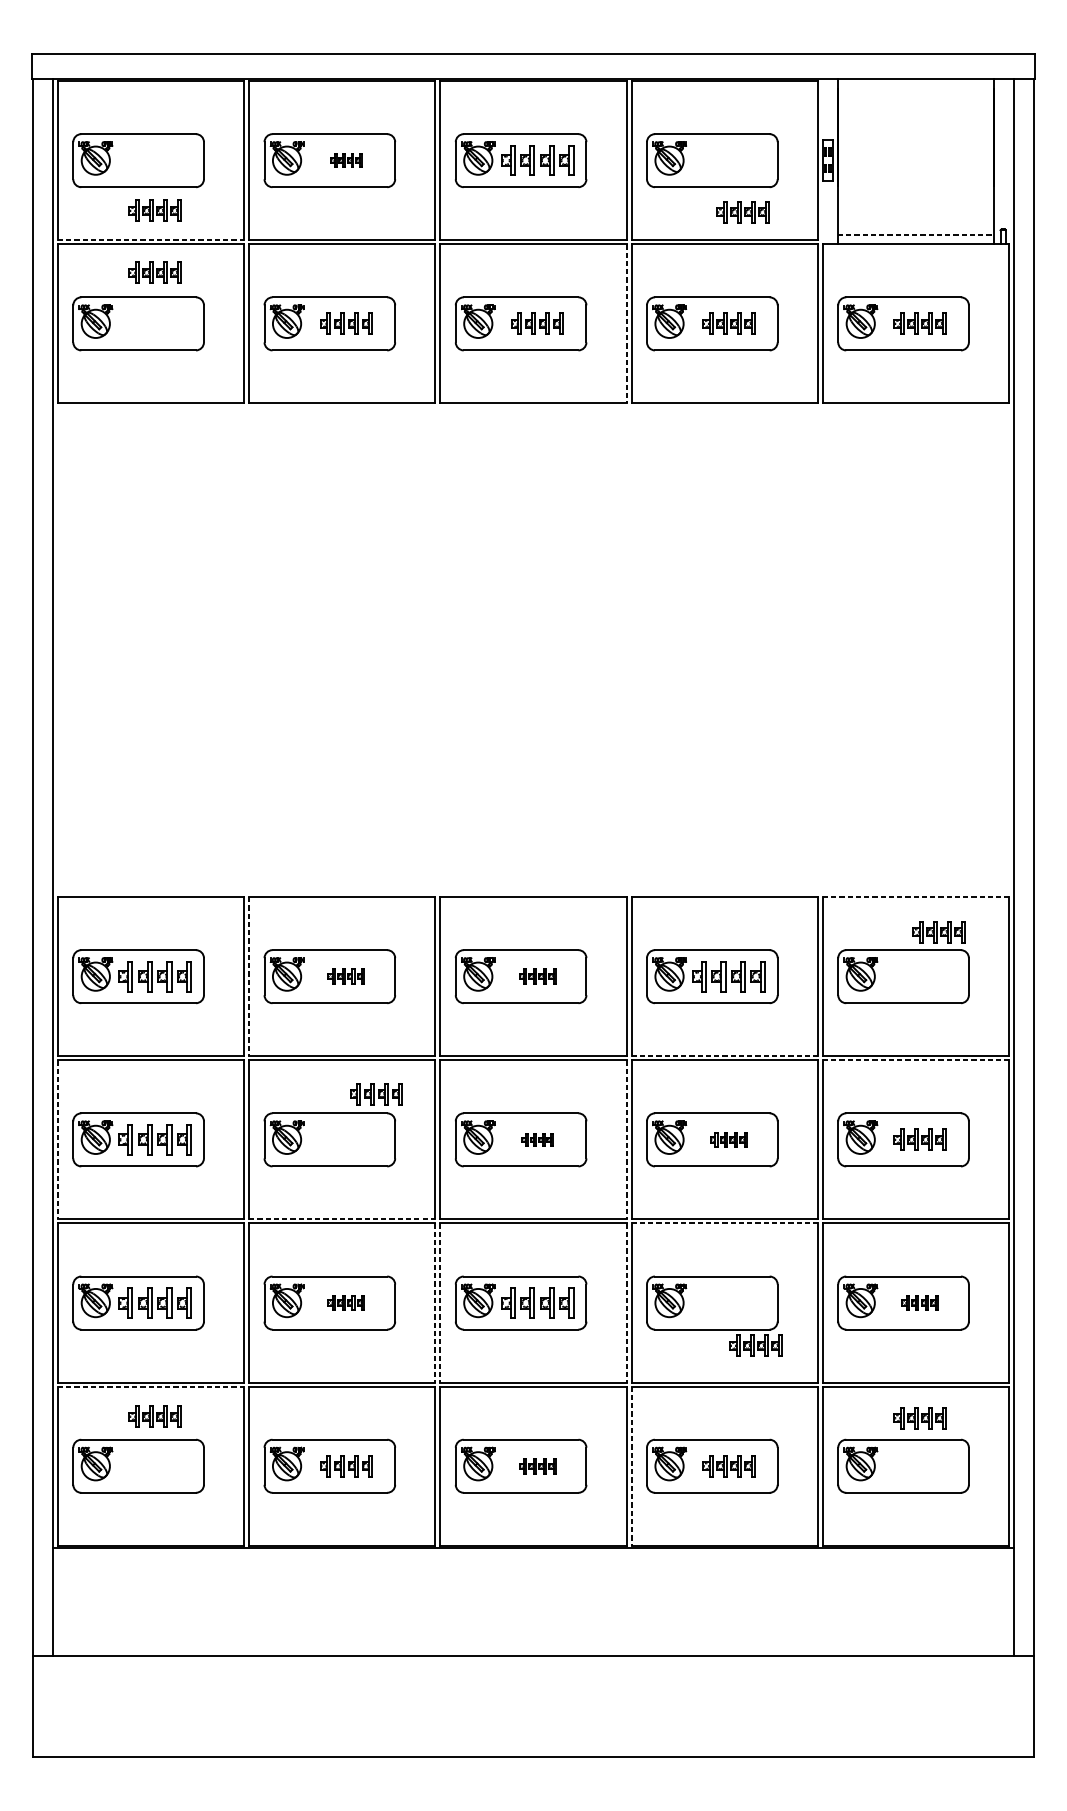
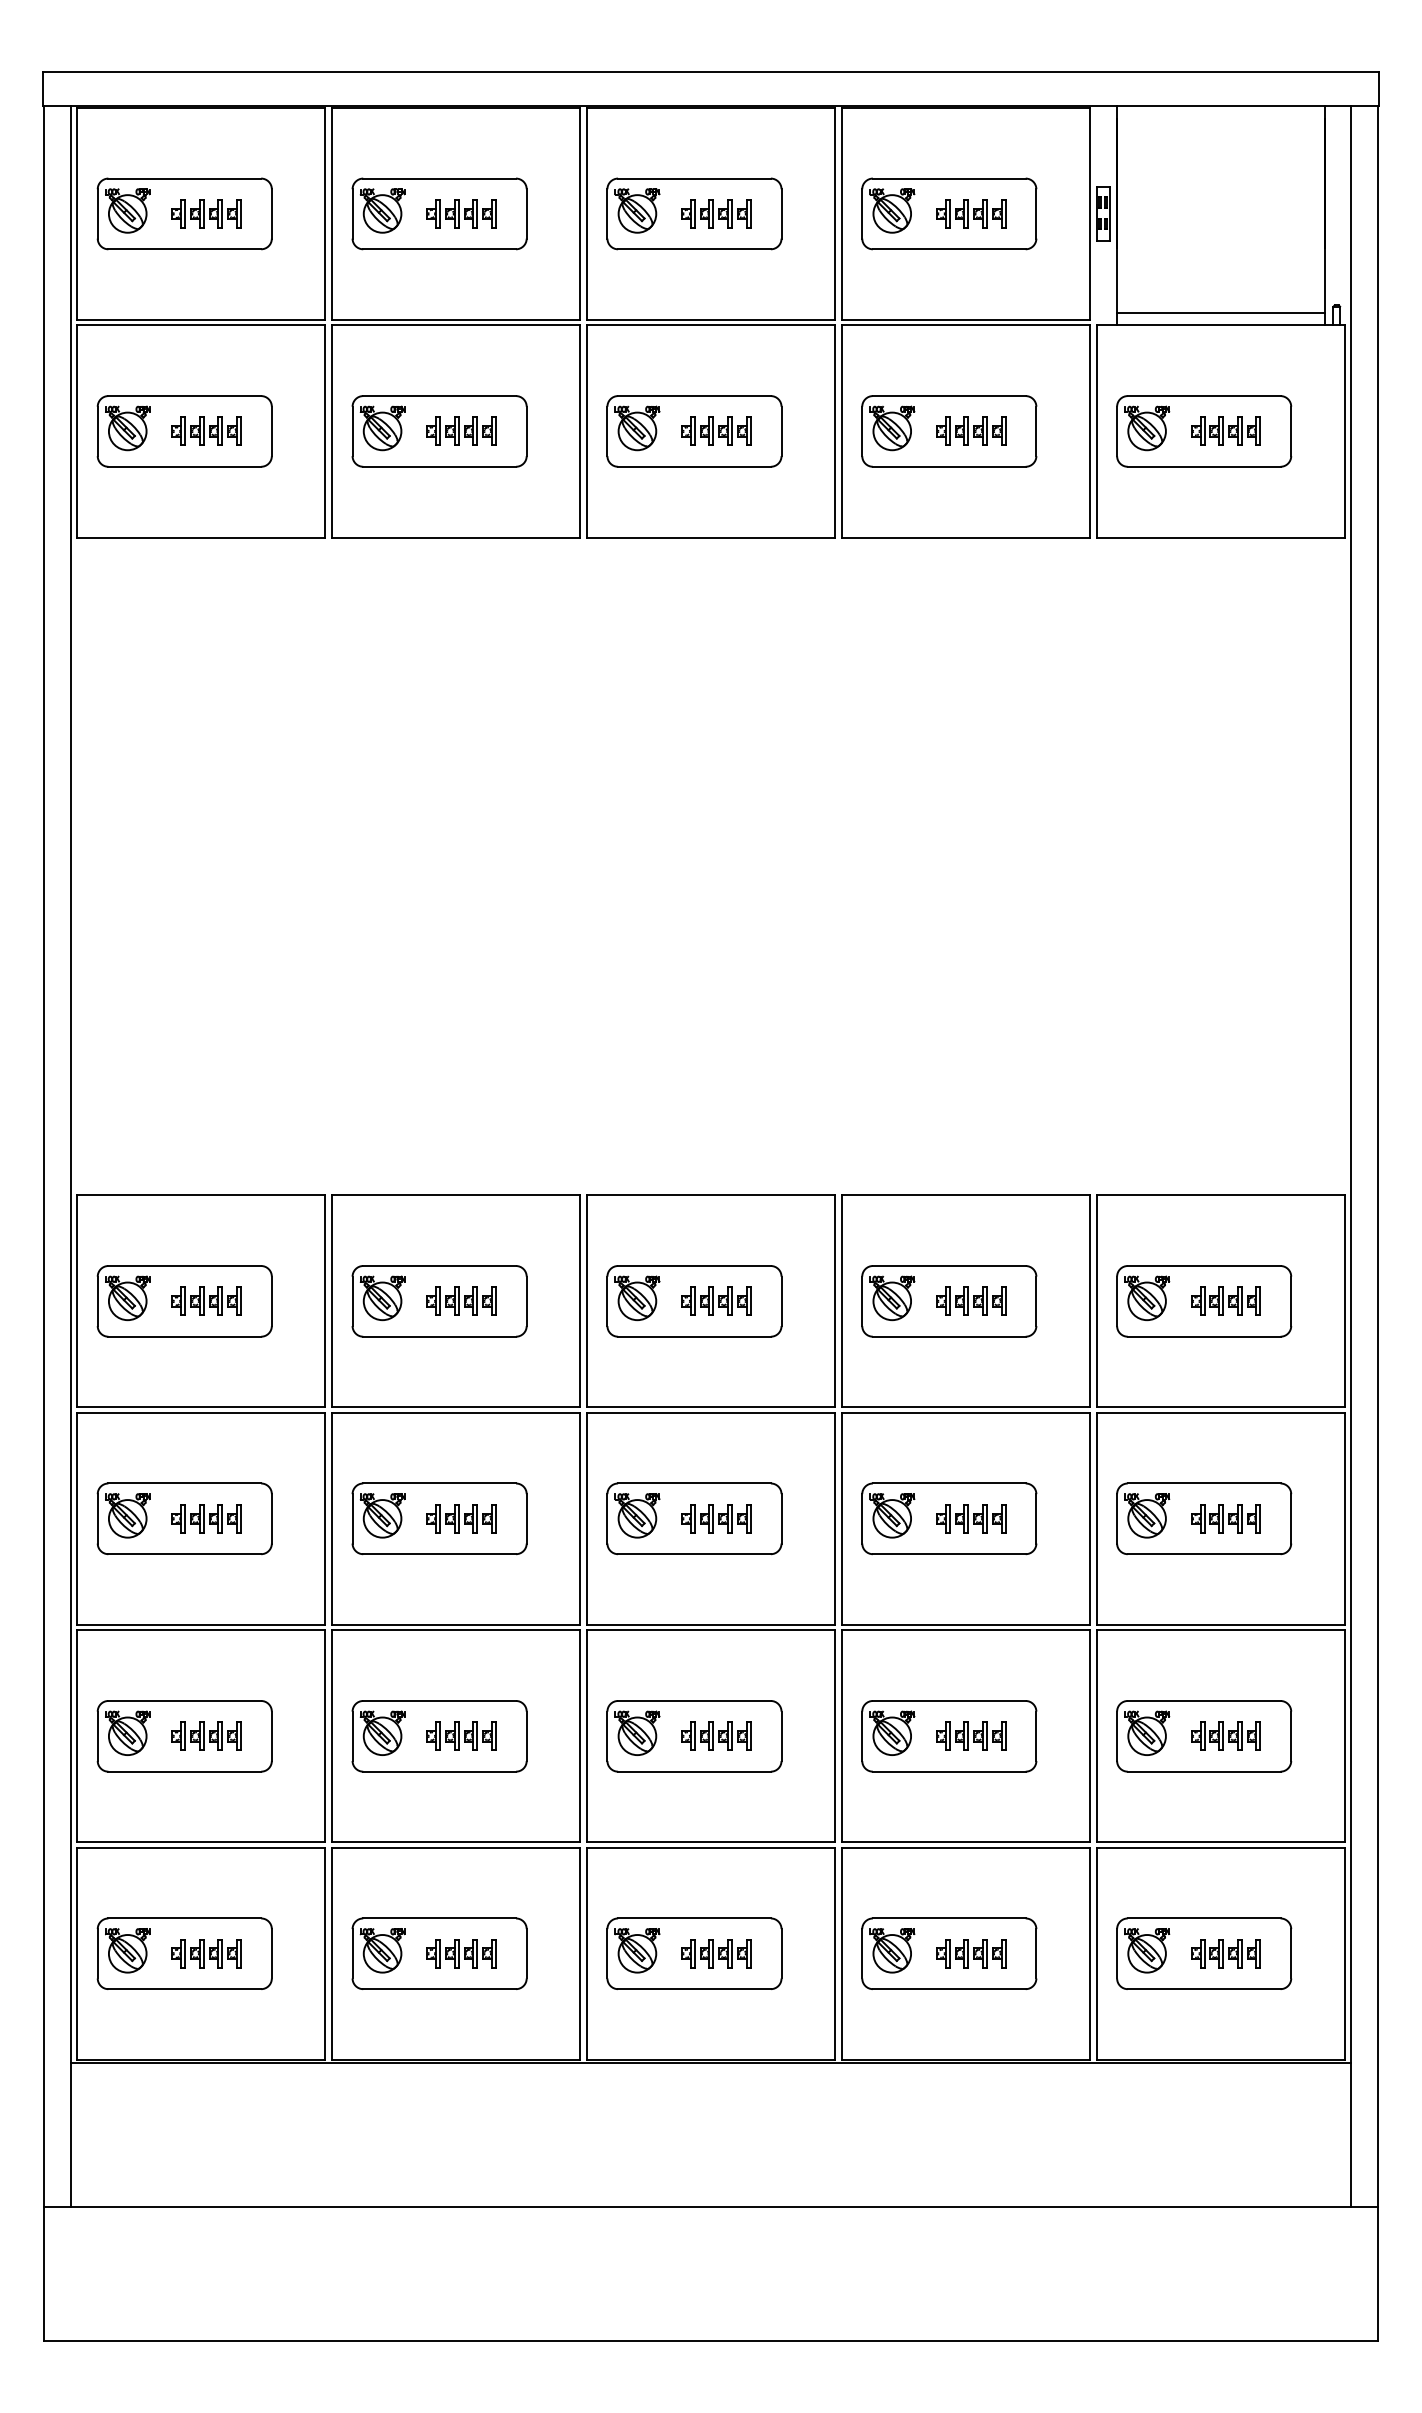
part: (346, 160) -> (461, 213), size x1.67
part: (537, 160) -> (716, 213), size x0.71
part: (154, 210) -> (206, 213), moved
part: (743, 212) -> (971, 213), moved
line: (916, 235) -> (1221, 313), dashed -> solid
line: (151, 240) -> (201, 320), dashed -> solid
part: (154, 272) -> (206, 430), moved
line: (626, 323) -> (835, 431), dashed -> solid
line: (916, 897) -> (1221, 1195), dashed -> solid
part: (938, 931) -> (1225, 1300), moved
part: (154, 976) -> (206, 1300), size x0.71
line: (249, 976) -> (332, 1301), dashed -> solid
part: (346, 976) -> (461, 1300), size x1.43
part: (537, 976) -> (716, 1300), size x1.43
part: (728, 976) -> (971, 1300), size x0.71
line: (725, 1056) -> (966, 1407), dashed -> solid
line: (916, 1060) -> (1221, 1412), dashed -> solid
part: (376, 1093) -> (461, 1518), moved
part: (154, 1139) -> (206, 1518), size x0.71
part: (537, 1139) -> (716, 1518), size x1.67
part: (728, 1139) -> (971, 1518), size x1.43
line: (58, 1140) -> (77, 1519), dashed -> solid
line: (626, 1140) -> (835, 1519), dashed -> solid
line: (342, 1219) -> (456, 1624), dashed -> solid
line: (725, 1223) -> (966, 1630), dashed -> solid
part: (154, 1302) -> (206, 1735), size x0.71
part: (346, 1302) -> (461, 1735), size x1.43
part: (537, 1302) -> (716, 1735), size x0.71
part: (919, 1302) -> (1225, 1735), size x1.43
line: (435, 1303) -> (580, 1736), dashed -> solid
line: (440, 1303) -> (586, 1736), dashed -> solid
line: (626, 1303) -> (835, 1736), dashed -> solid
part: (755, 1345) -> (971, 1735), moved
line: (151, 1386) -> (201, 1847), dashed -> solid
part: (154, 1416) -> (206, 1953), moved
part: (919, 1418) -> (1225, 1953), moved
part: (537, 1466) -> (716, 1953), size x1.43
line: (631, 1466) -> (841, 1954), dashed -> solid

